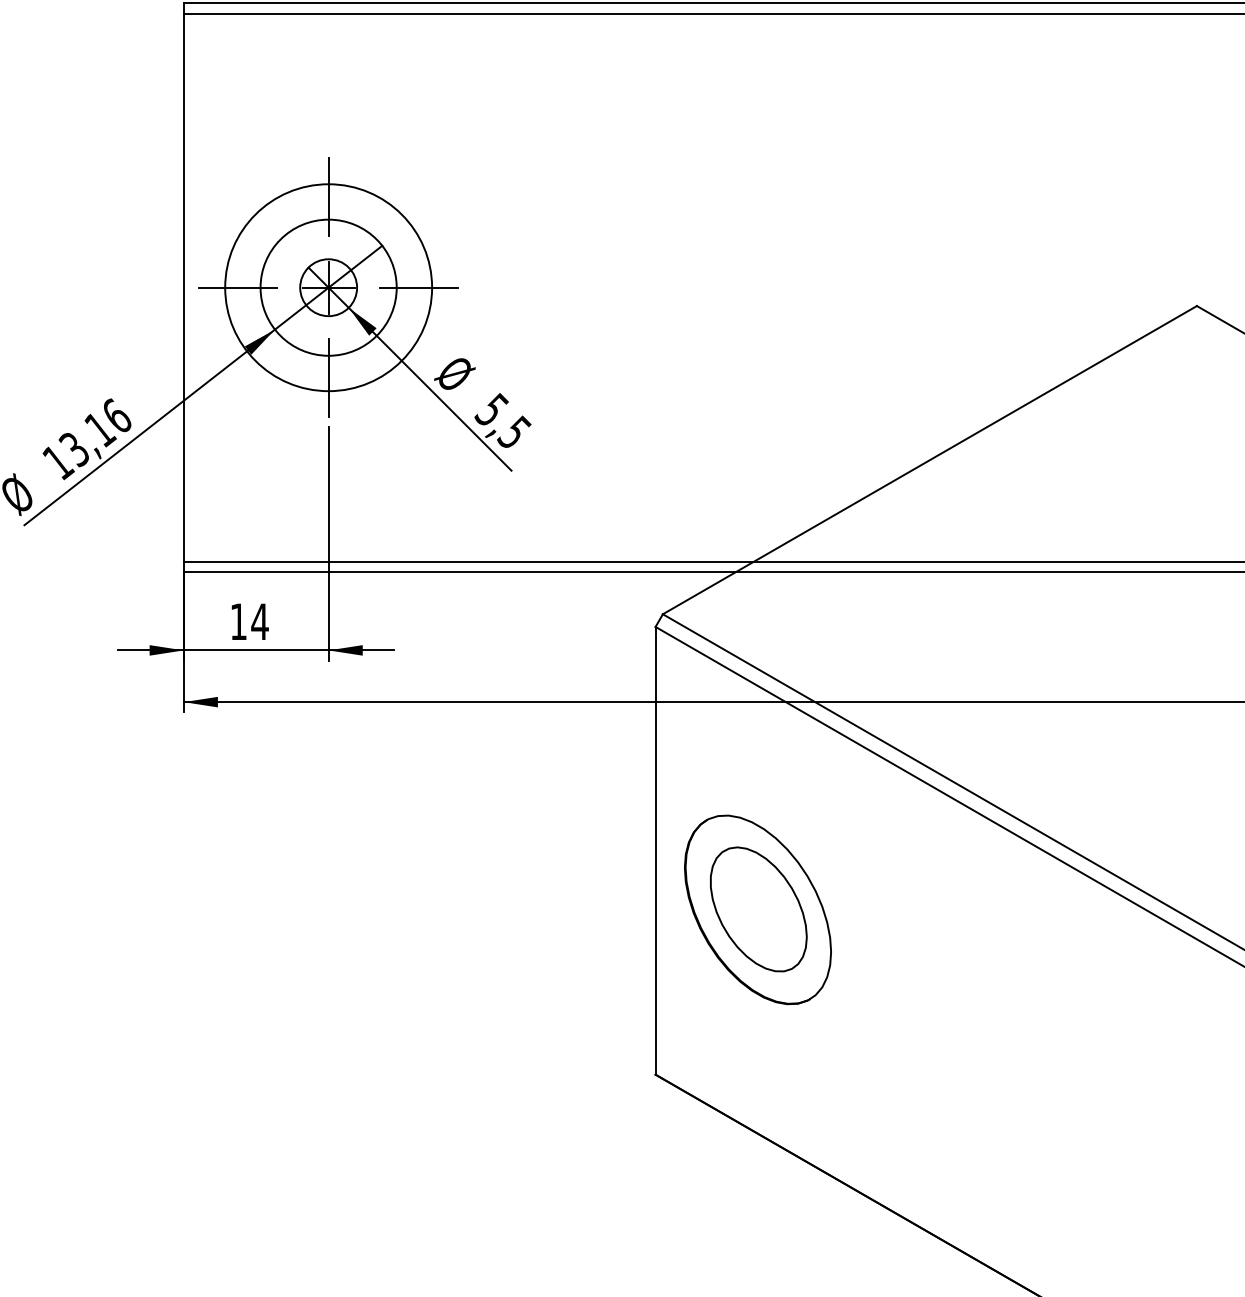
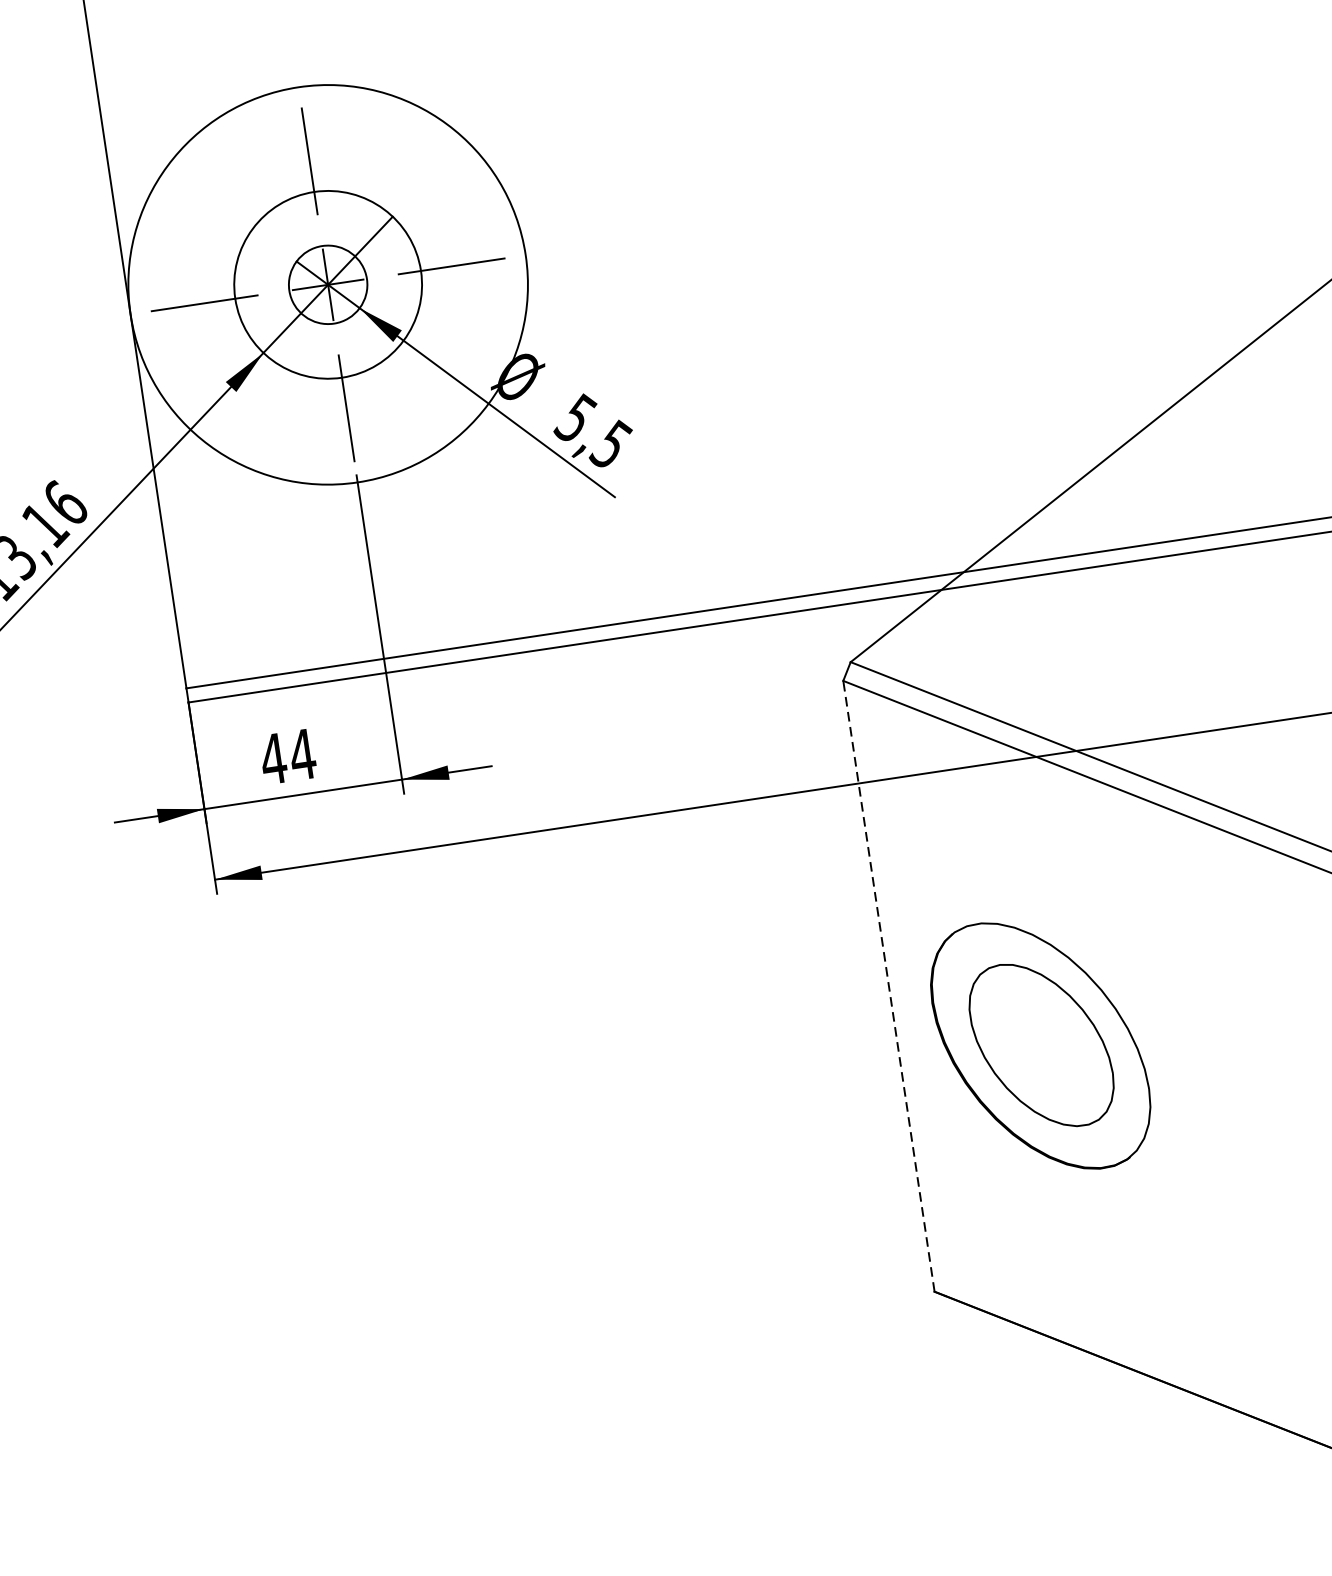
circle: (328, 287) -> (327, 284), size x1.4
text: (238, 621) -> (273, 758), 14 -> 44
line: (655, 850) -> (888, 985), solid -> dashed

